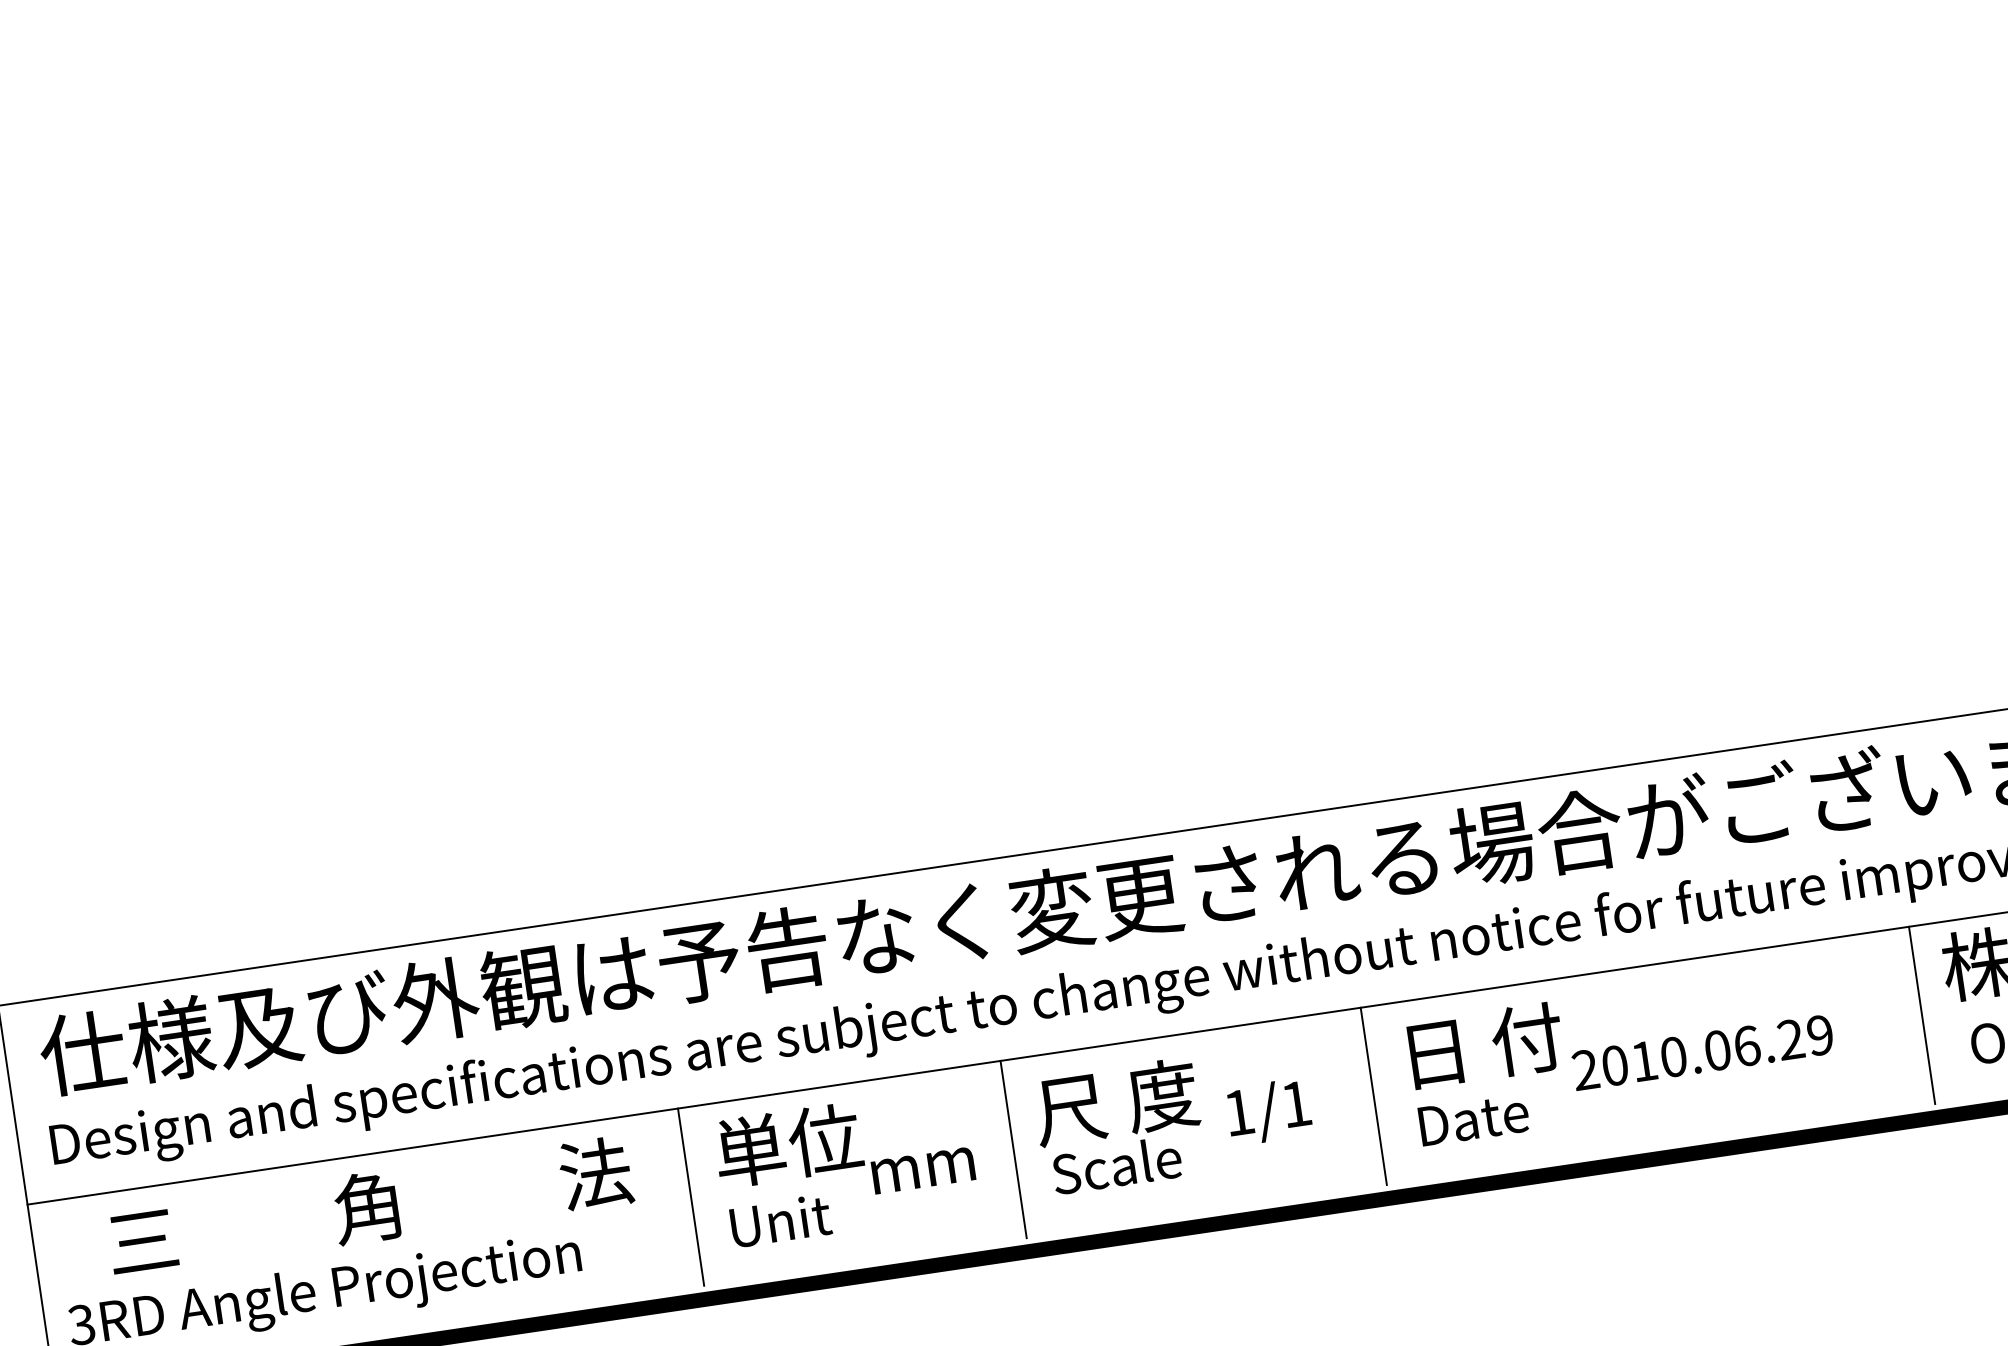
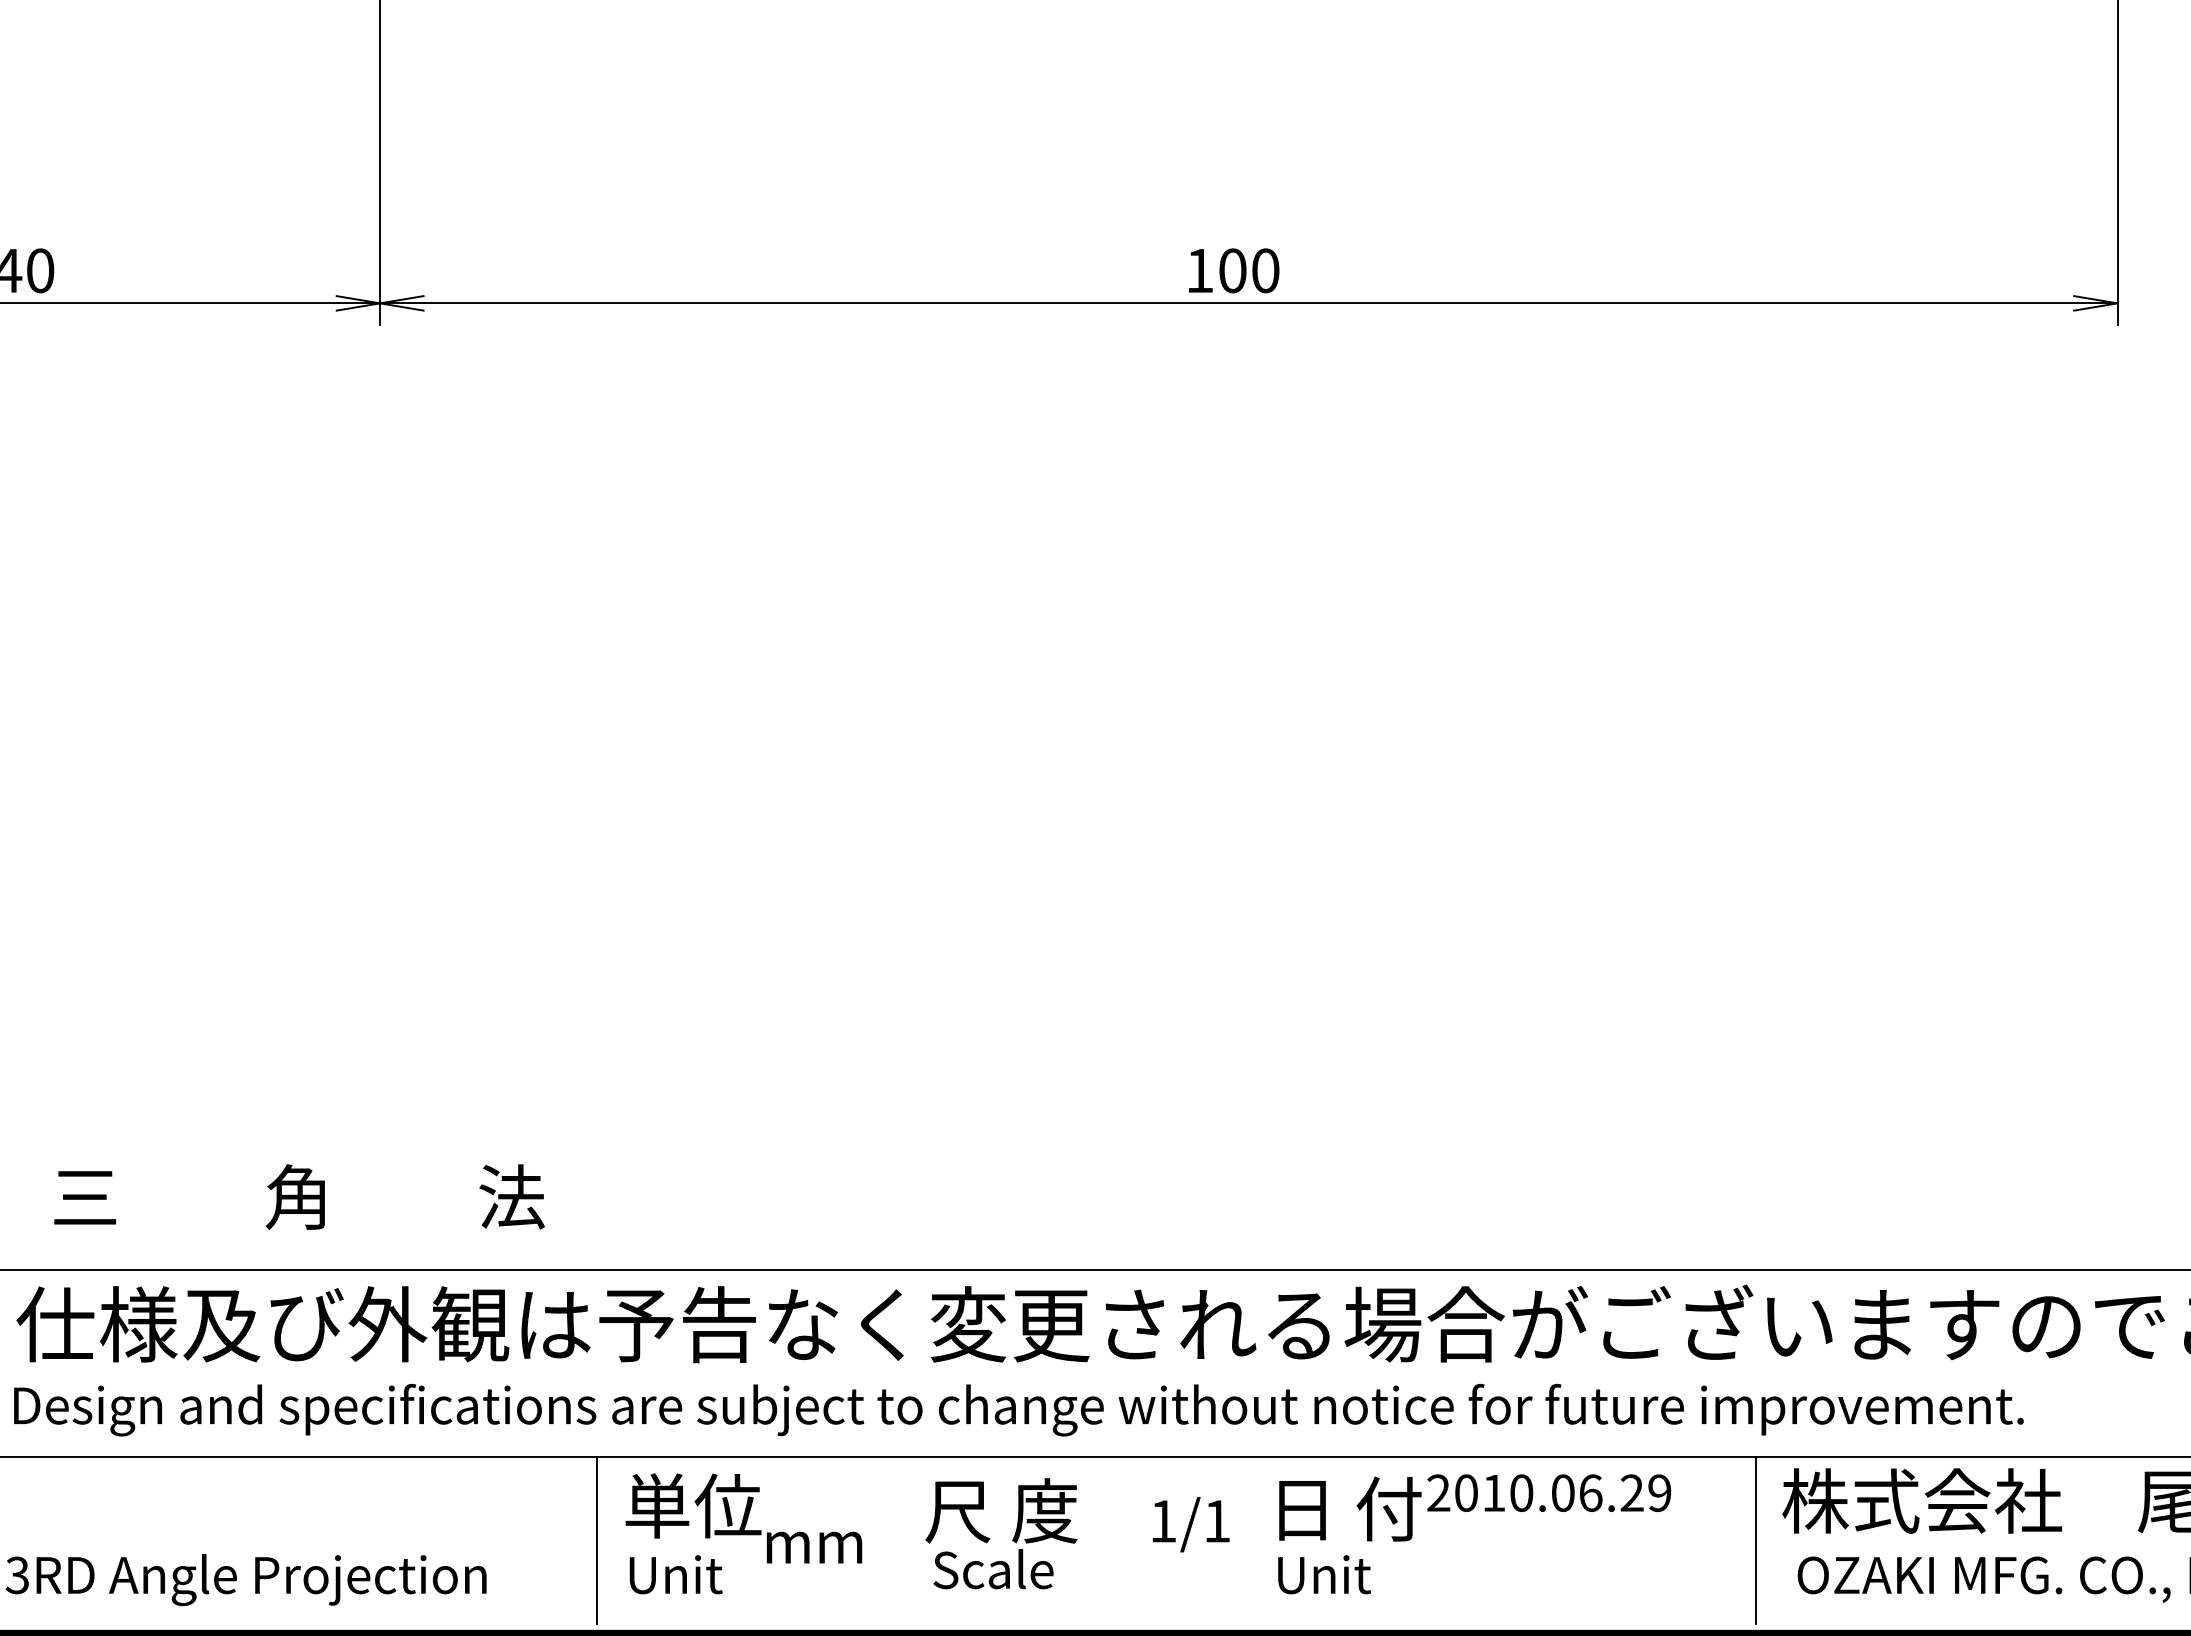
text: (1703, 1051) -> (1549, 1492), moved
line: (1373, 1096) -> (1239, 1540), removed
text: (1268, 1111) -> (1190, 1524), moved
text: (1473, 1118) -> (1328, 1574), Date -> Unit
line: (1013, 1149) -> (900, 1540), removed
text: (370, 1206) -> (299, 1196), moved

